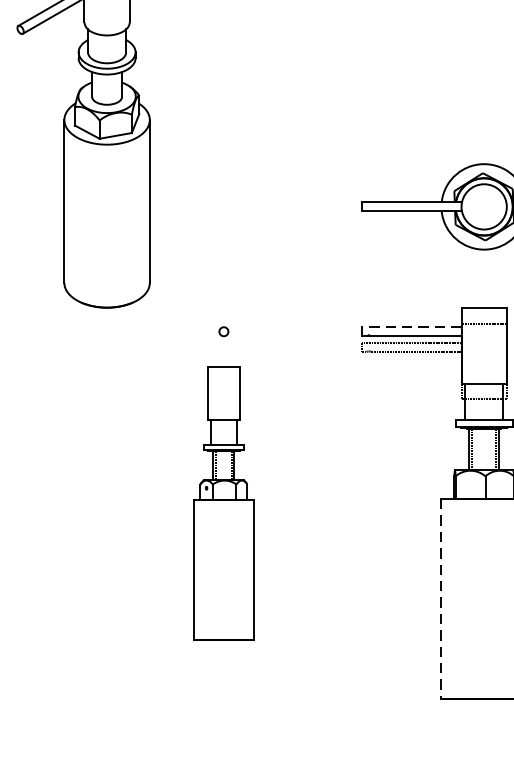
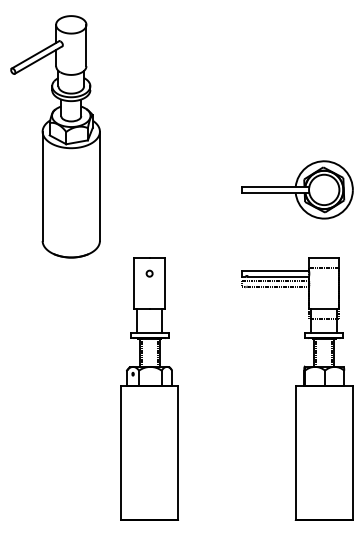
line: (411, 326) -> (275, 270), dashed -> solid
part: (223, 502) -> (149, 388), size x1.43
line: (441, 598) -> (295, 452), dashed -> solid

